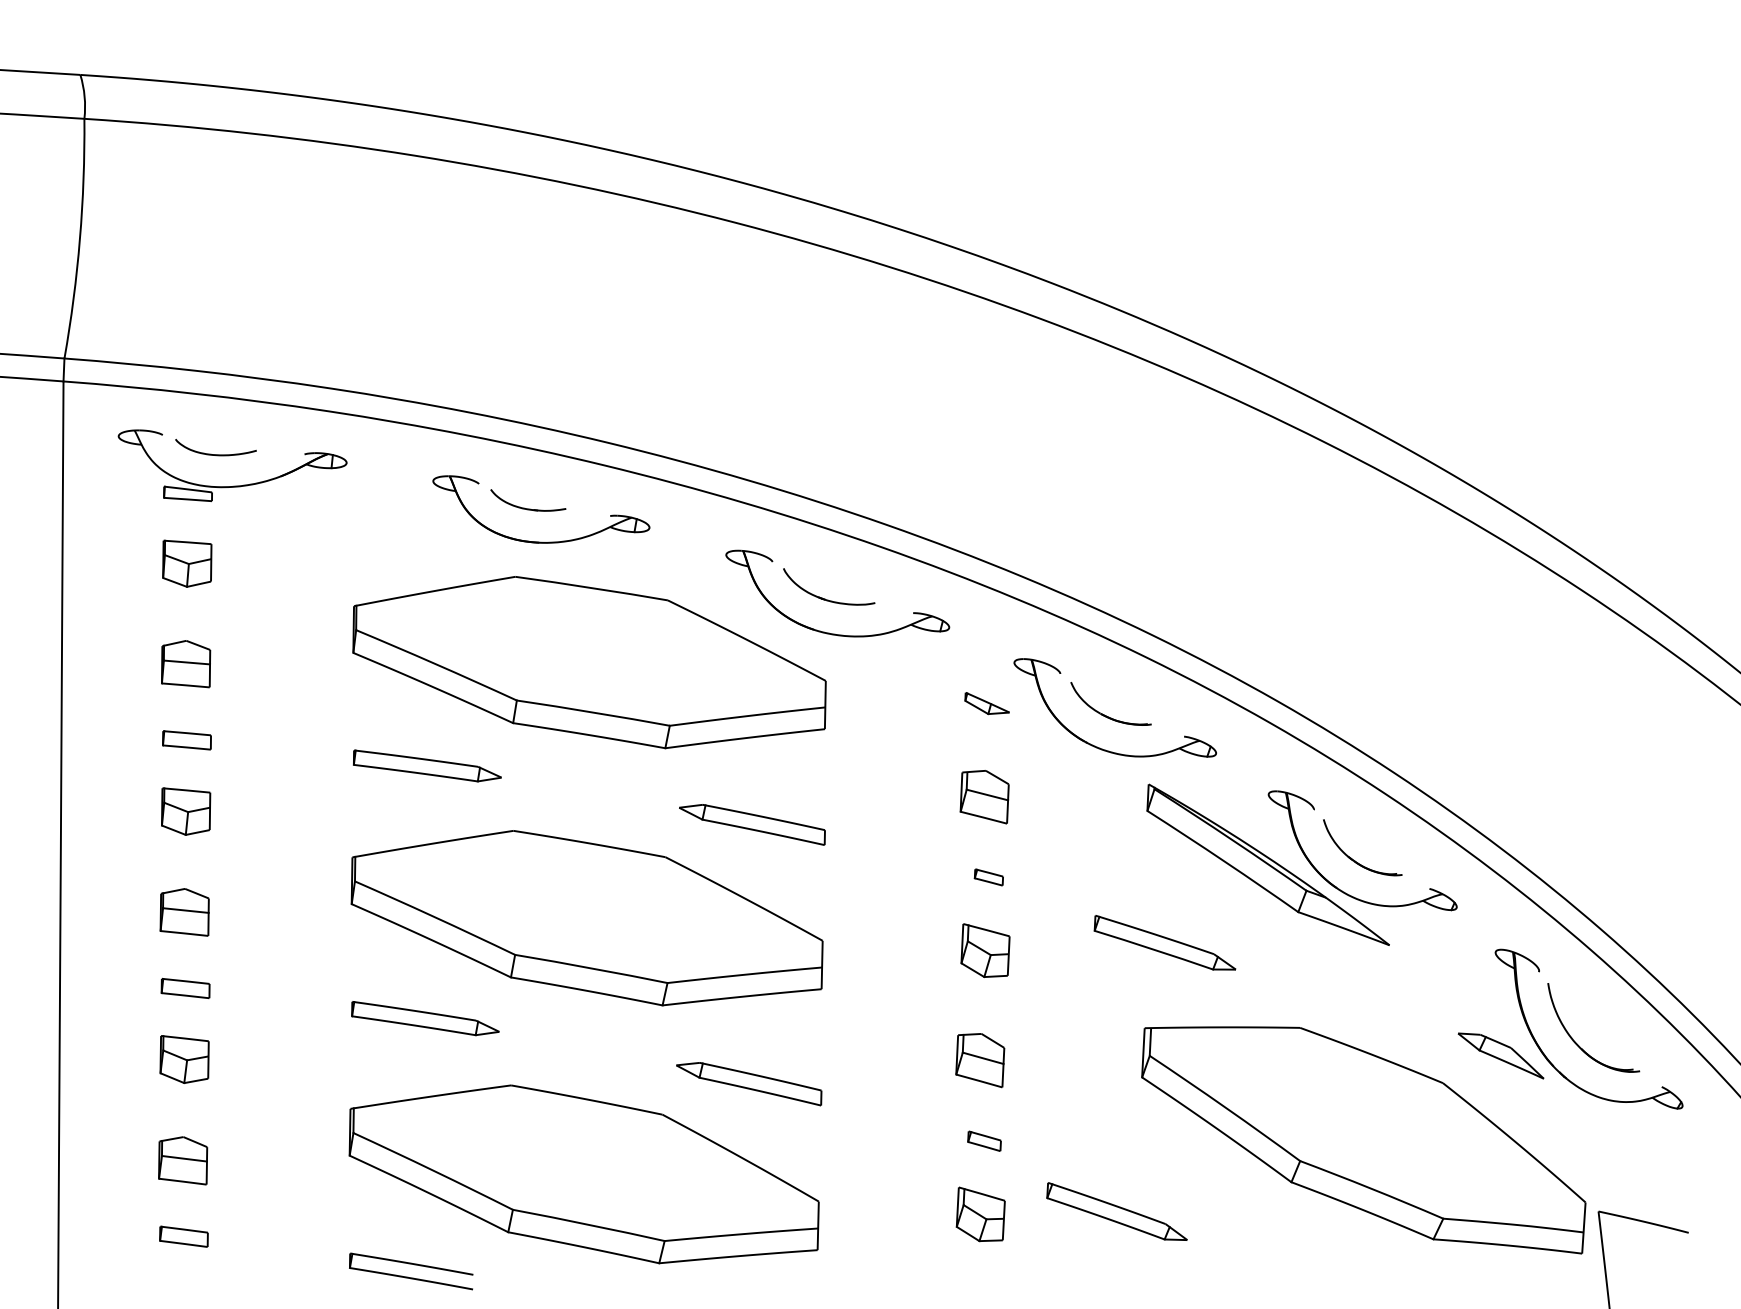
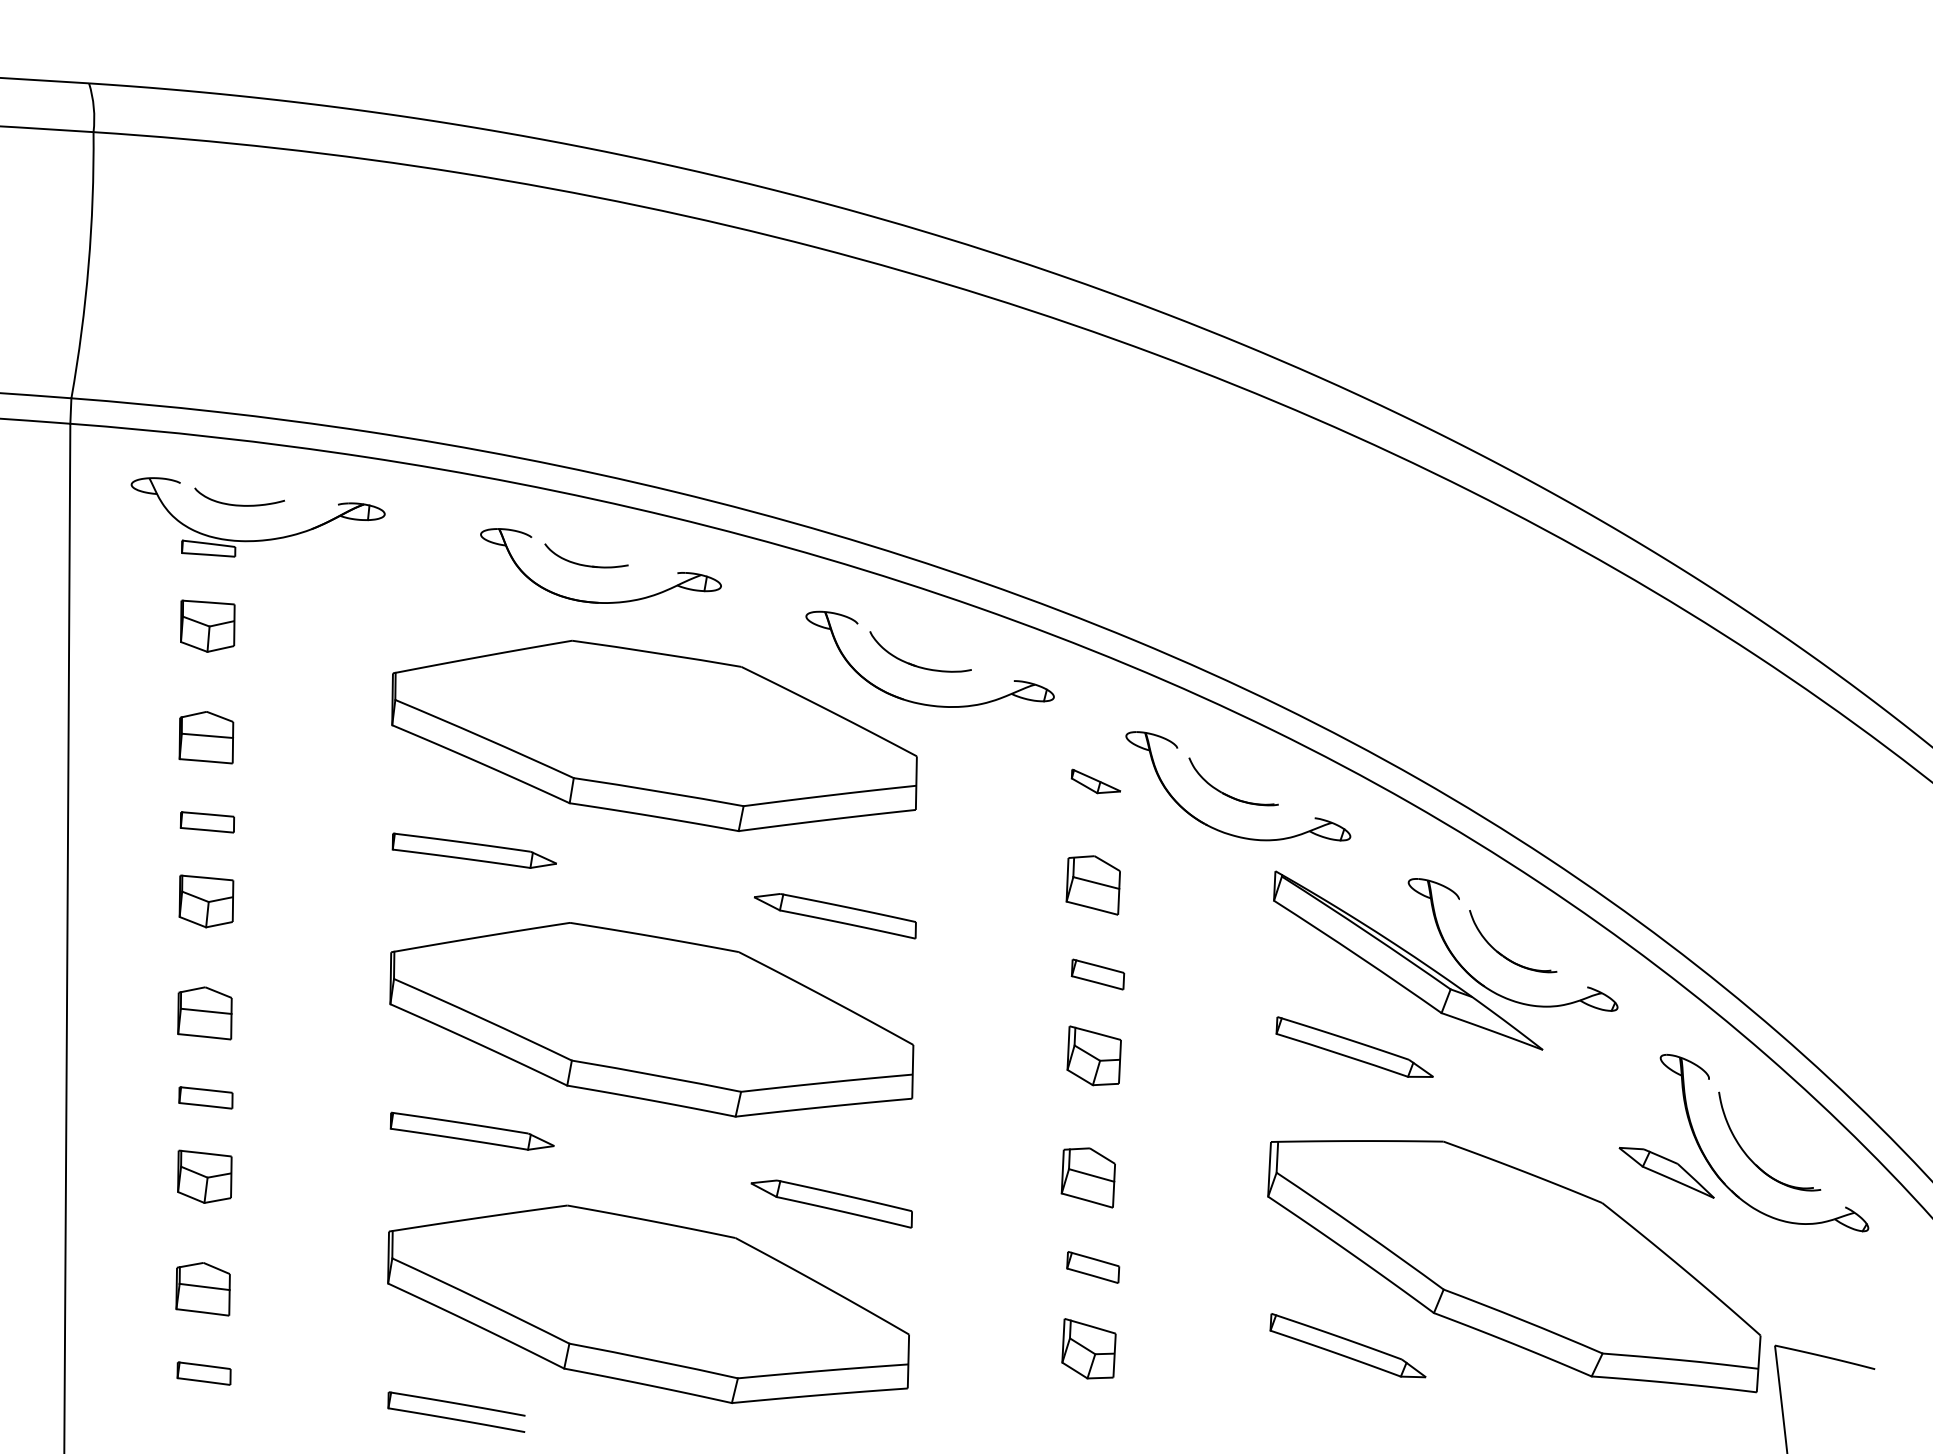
part: (988, 877) -> (1097, 974), size x1.67
part: (1164, 942) -> (1354, 1046), moved
part: (984, 1141) -> (1093, 1267), size x1.43
part: (1116, 1211) -> (1347, 1345), moved

